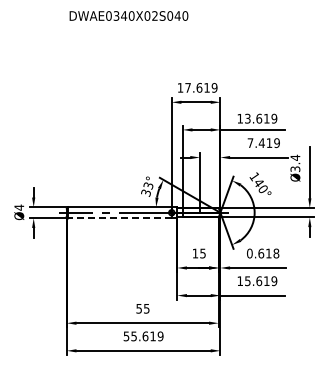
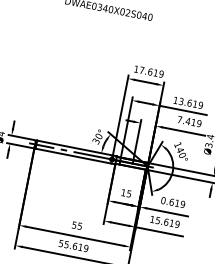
text: (147, 185) -> (98, 136), 33° -> 30°
line: (120, 218) -> (73, 156), dashed -> solid
text: (276, 253) -> (182, 204), 0.618 -> 0.619

